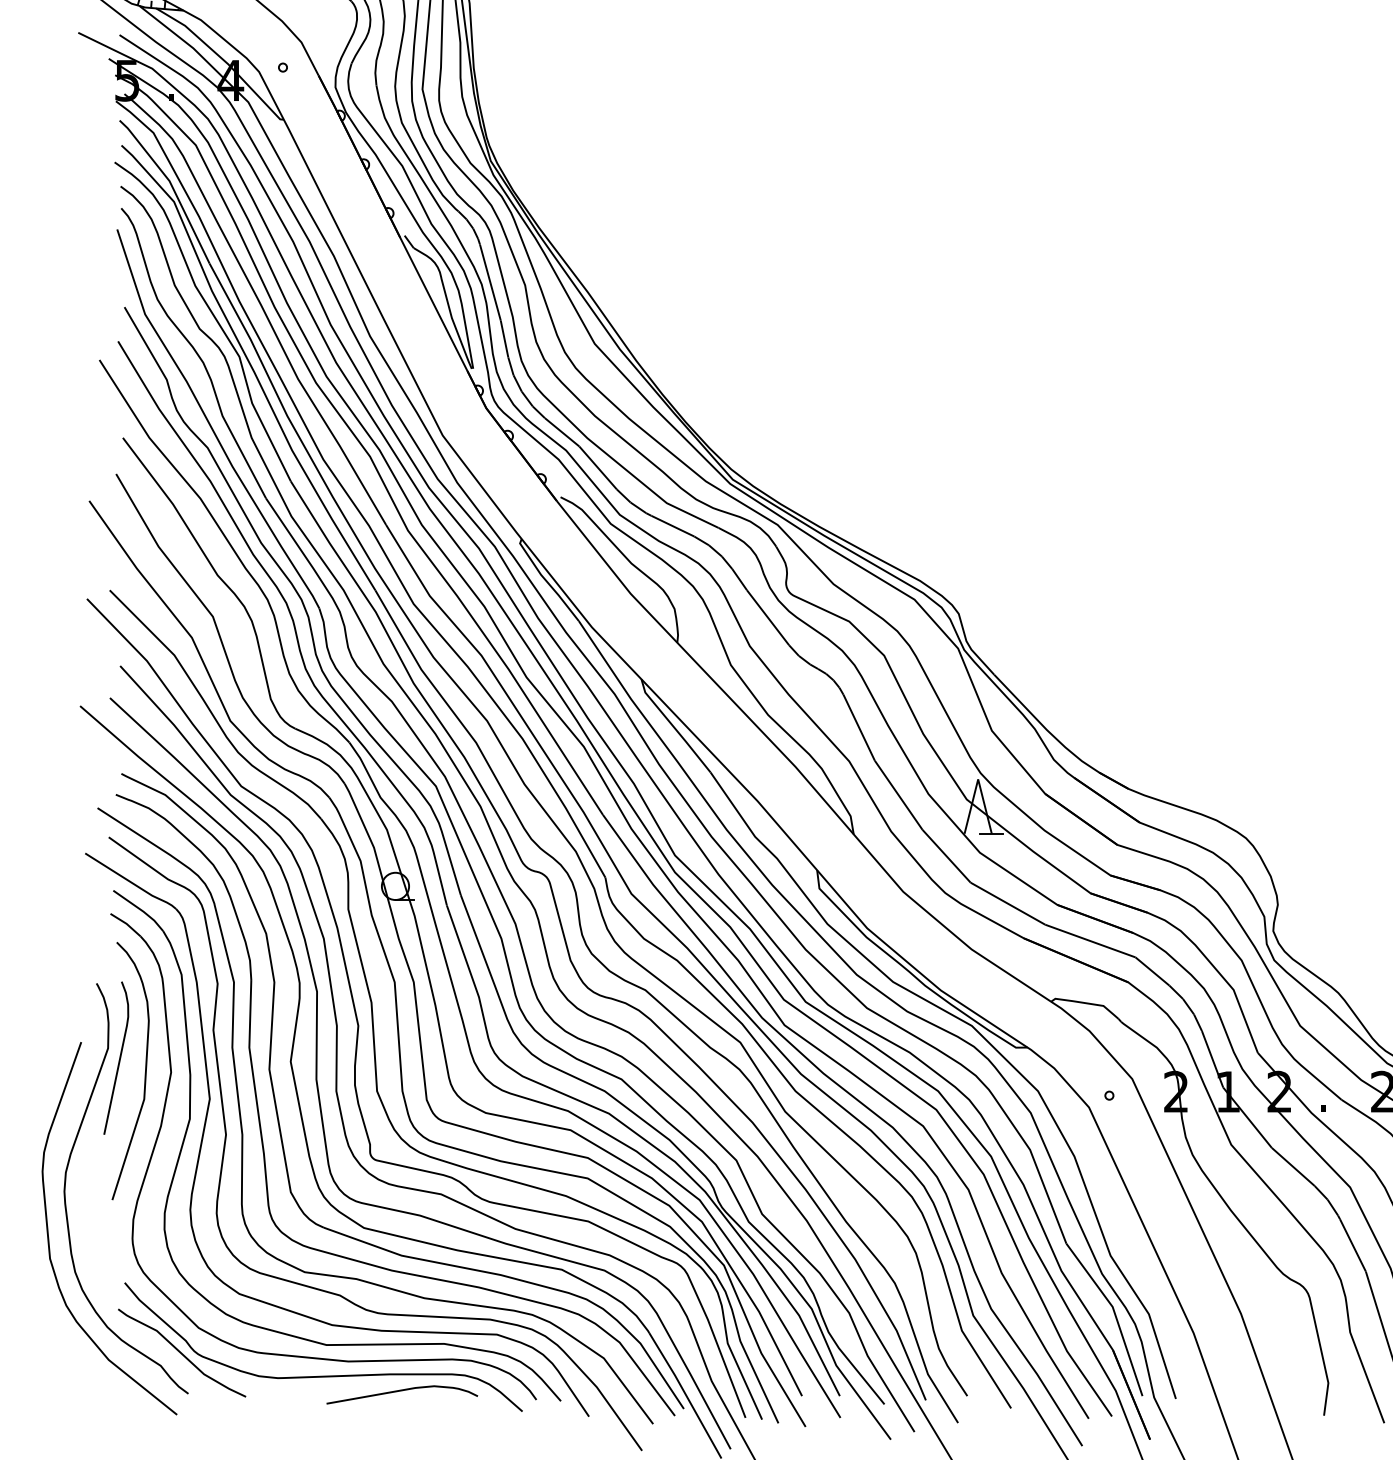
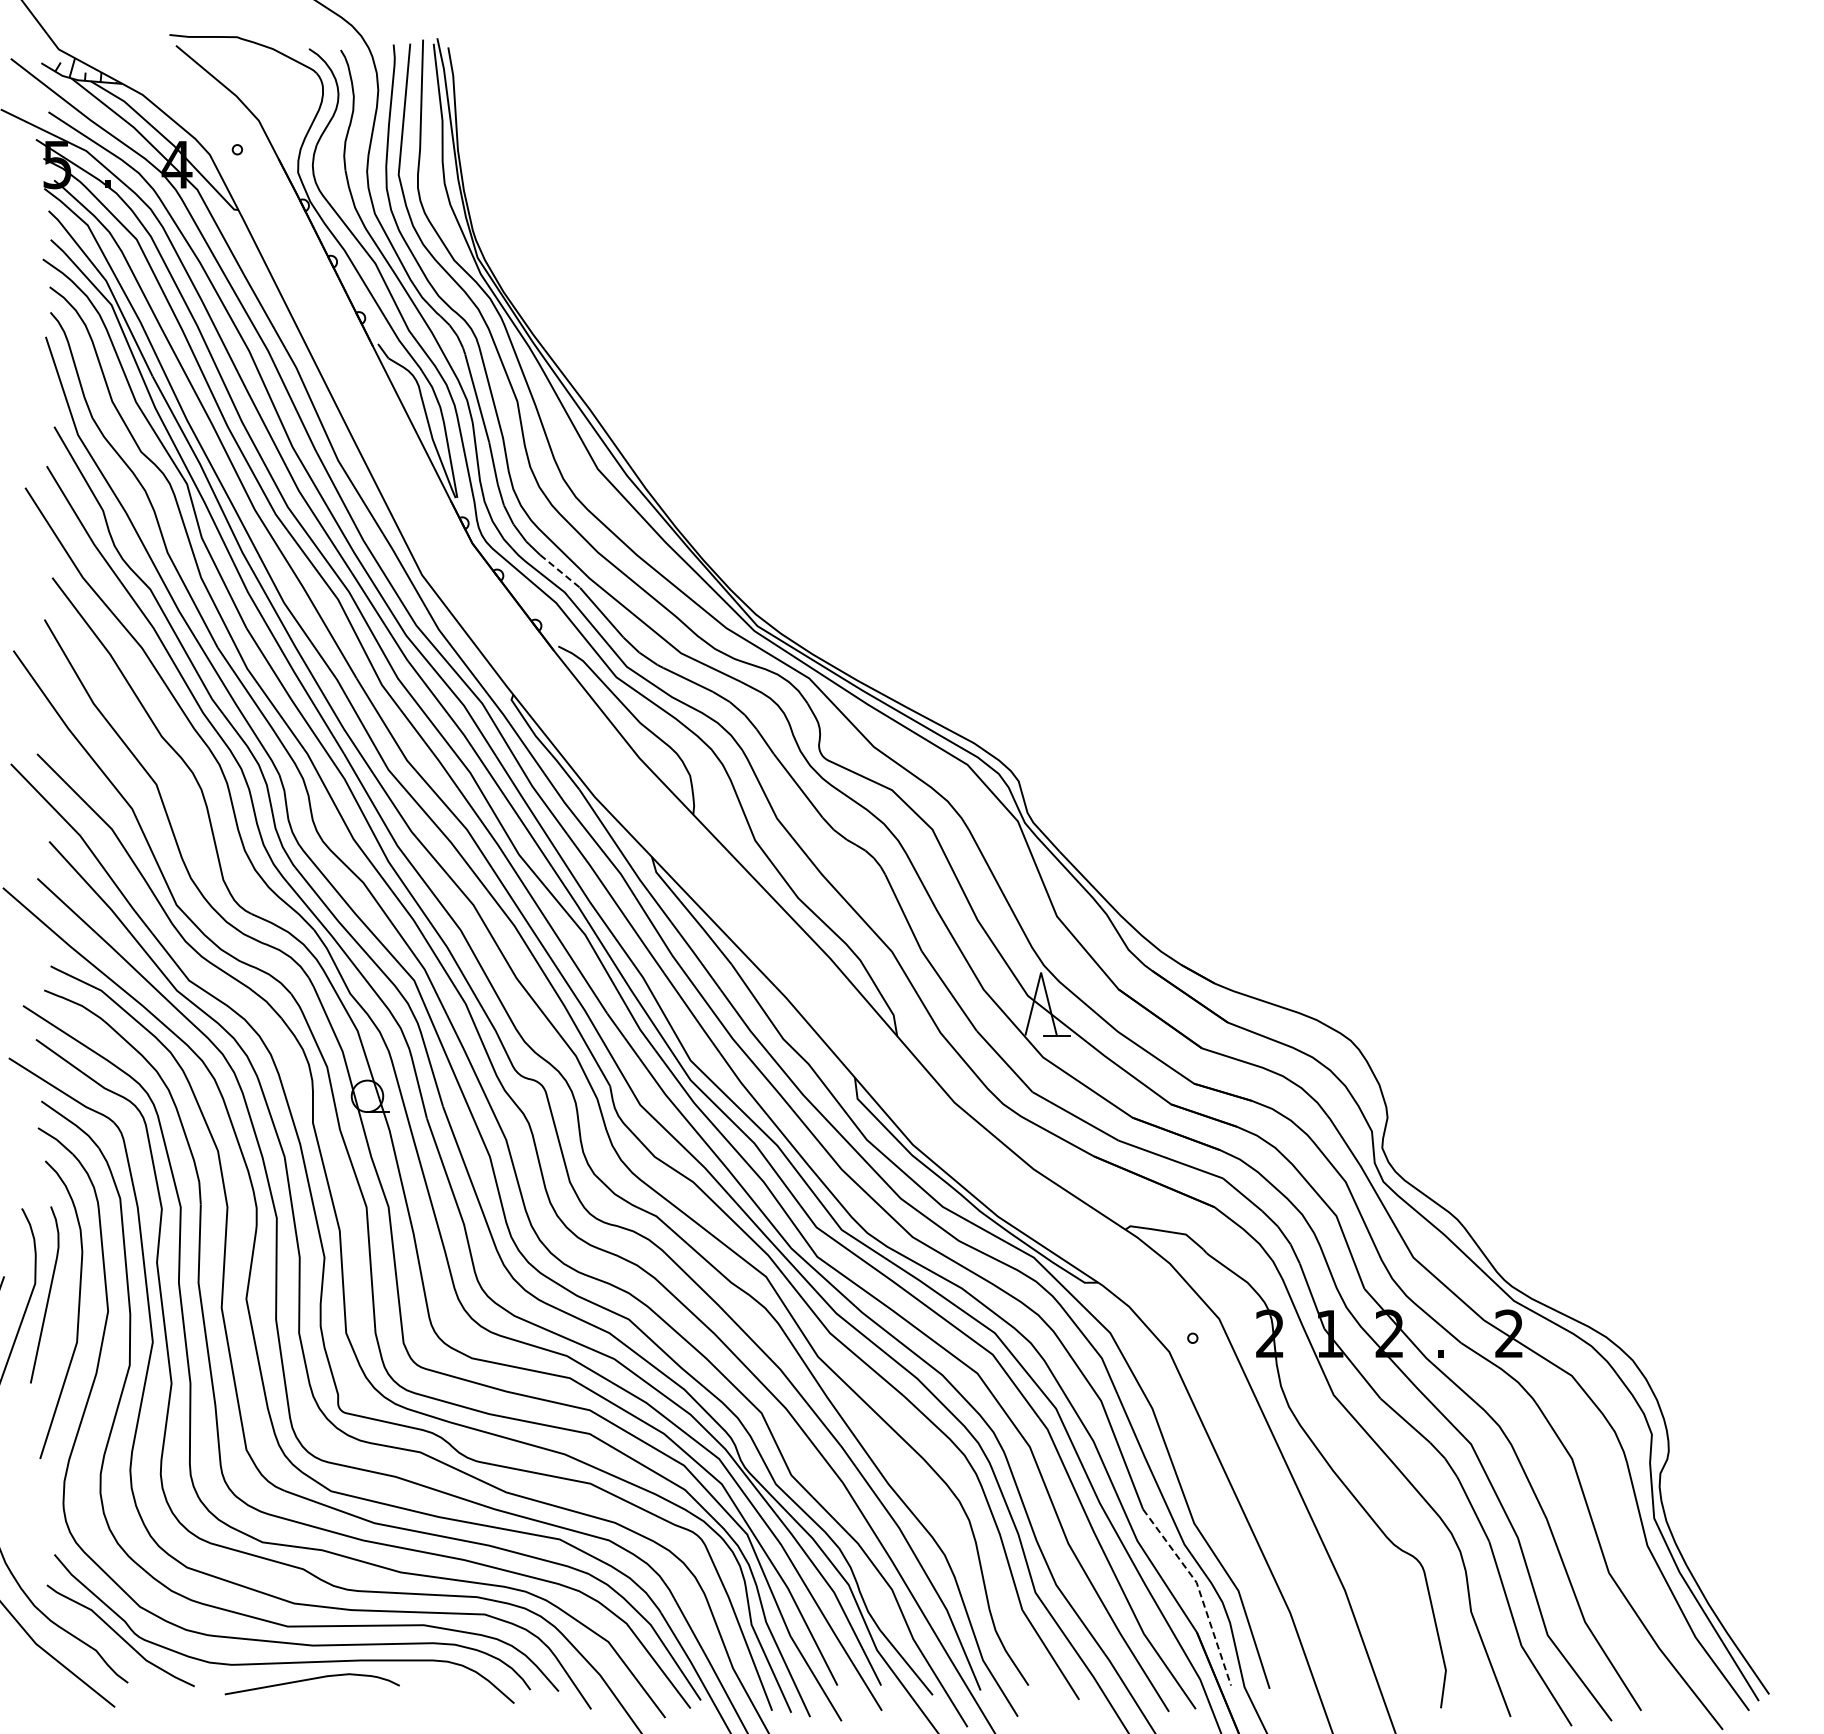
line: (562, 432) -> (560, 571), solid -> dashed
line: (1115, 1314) -> (1199, 1591), solid -> dashed
curve: (400, 1391) -> (310, 1680), moved

